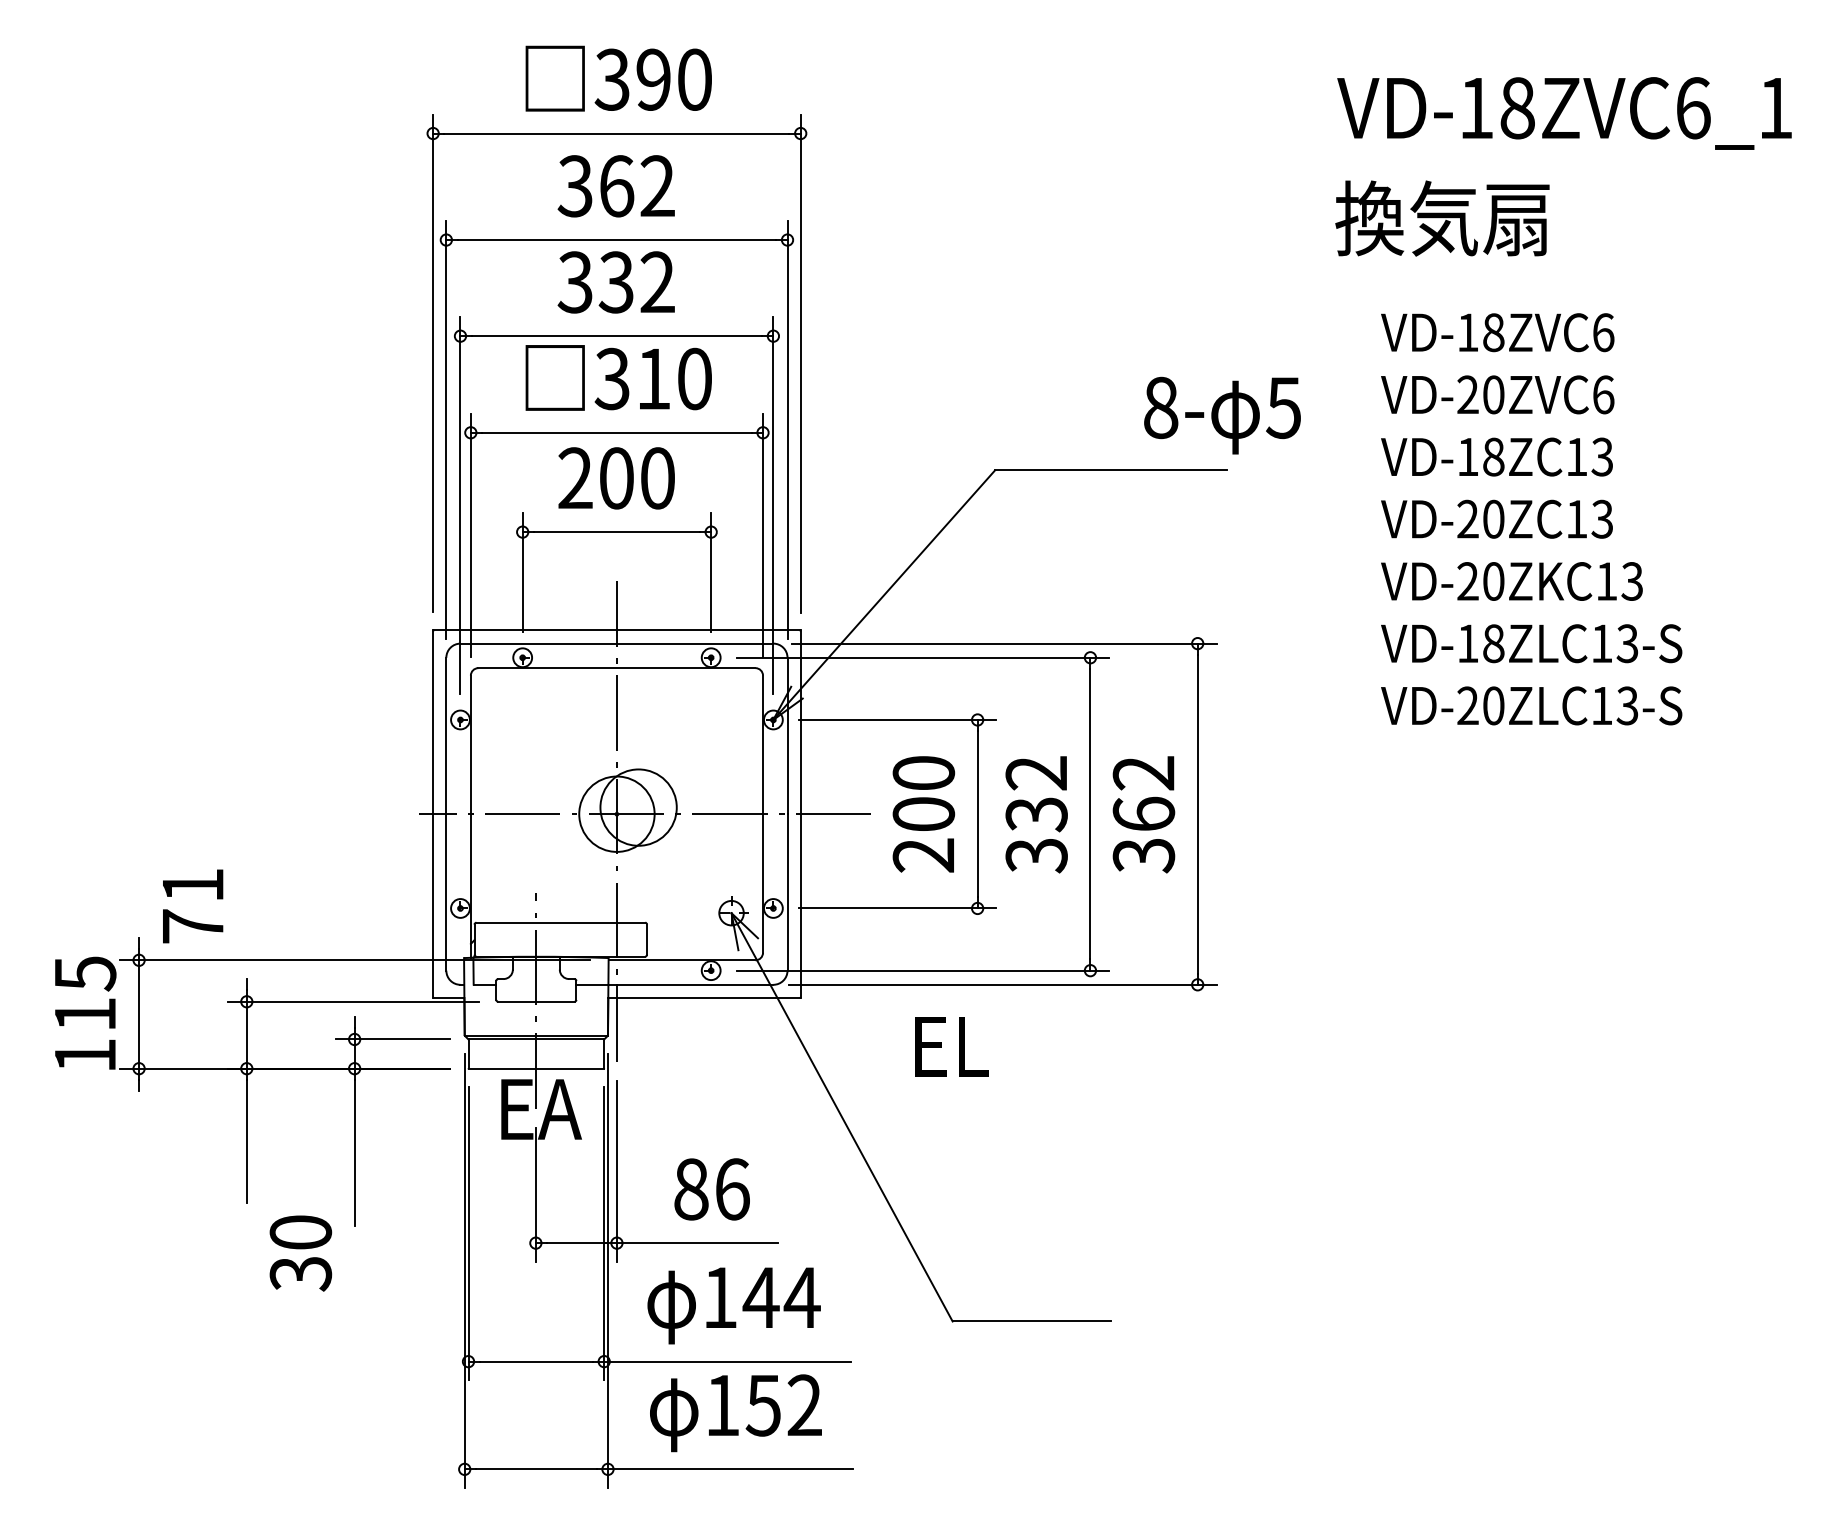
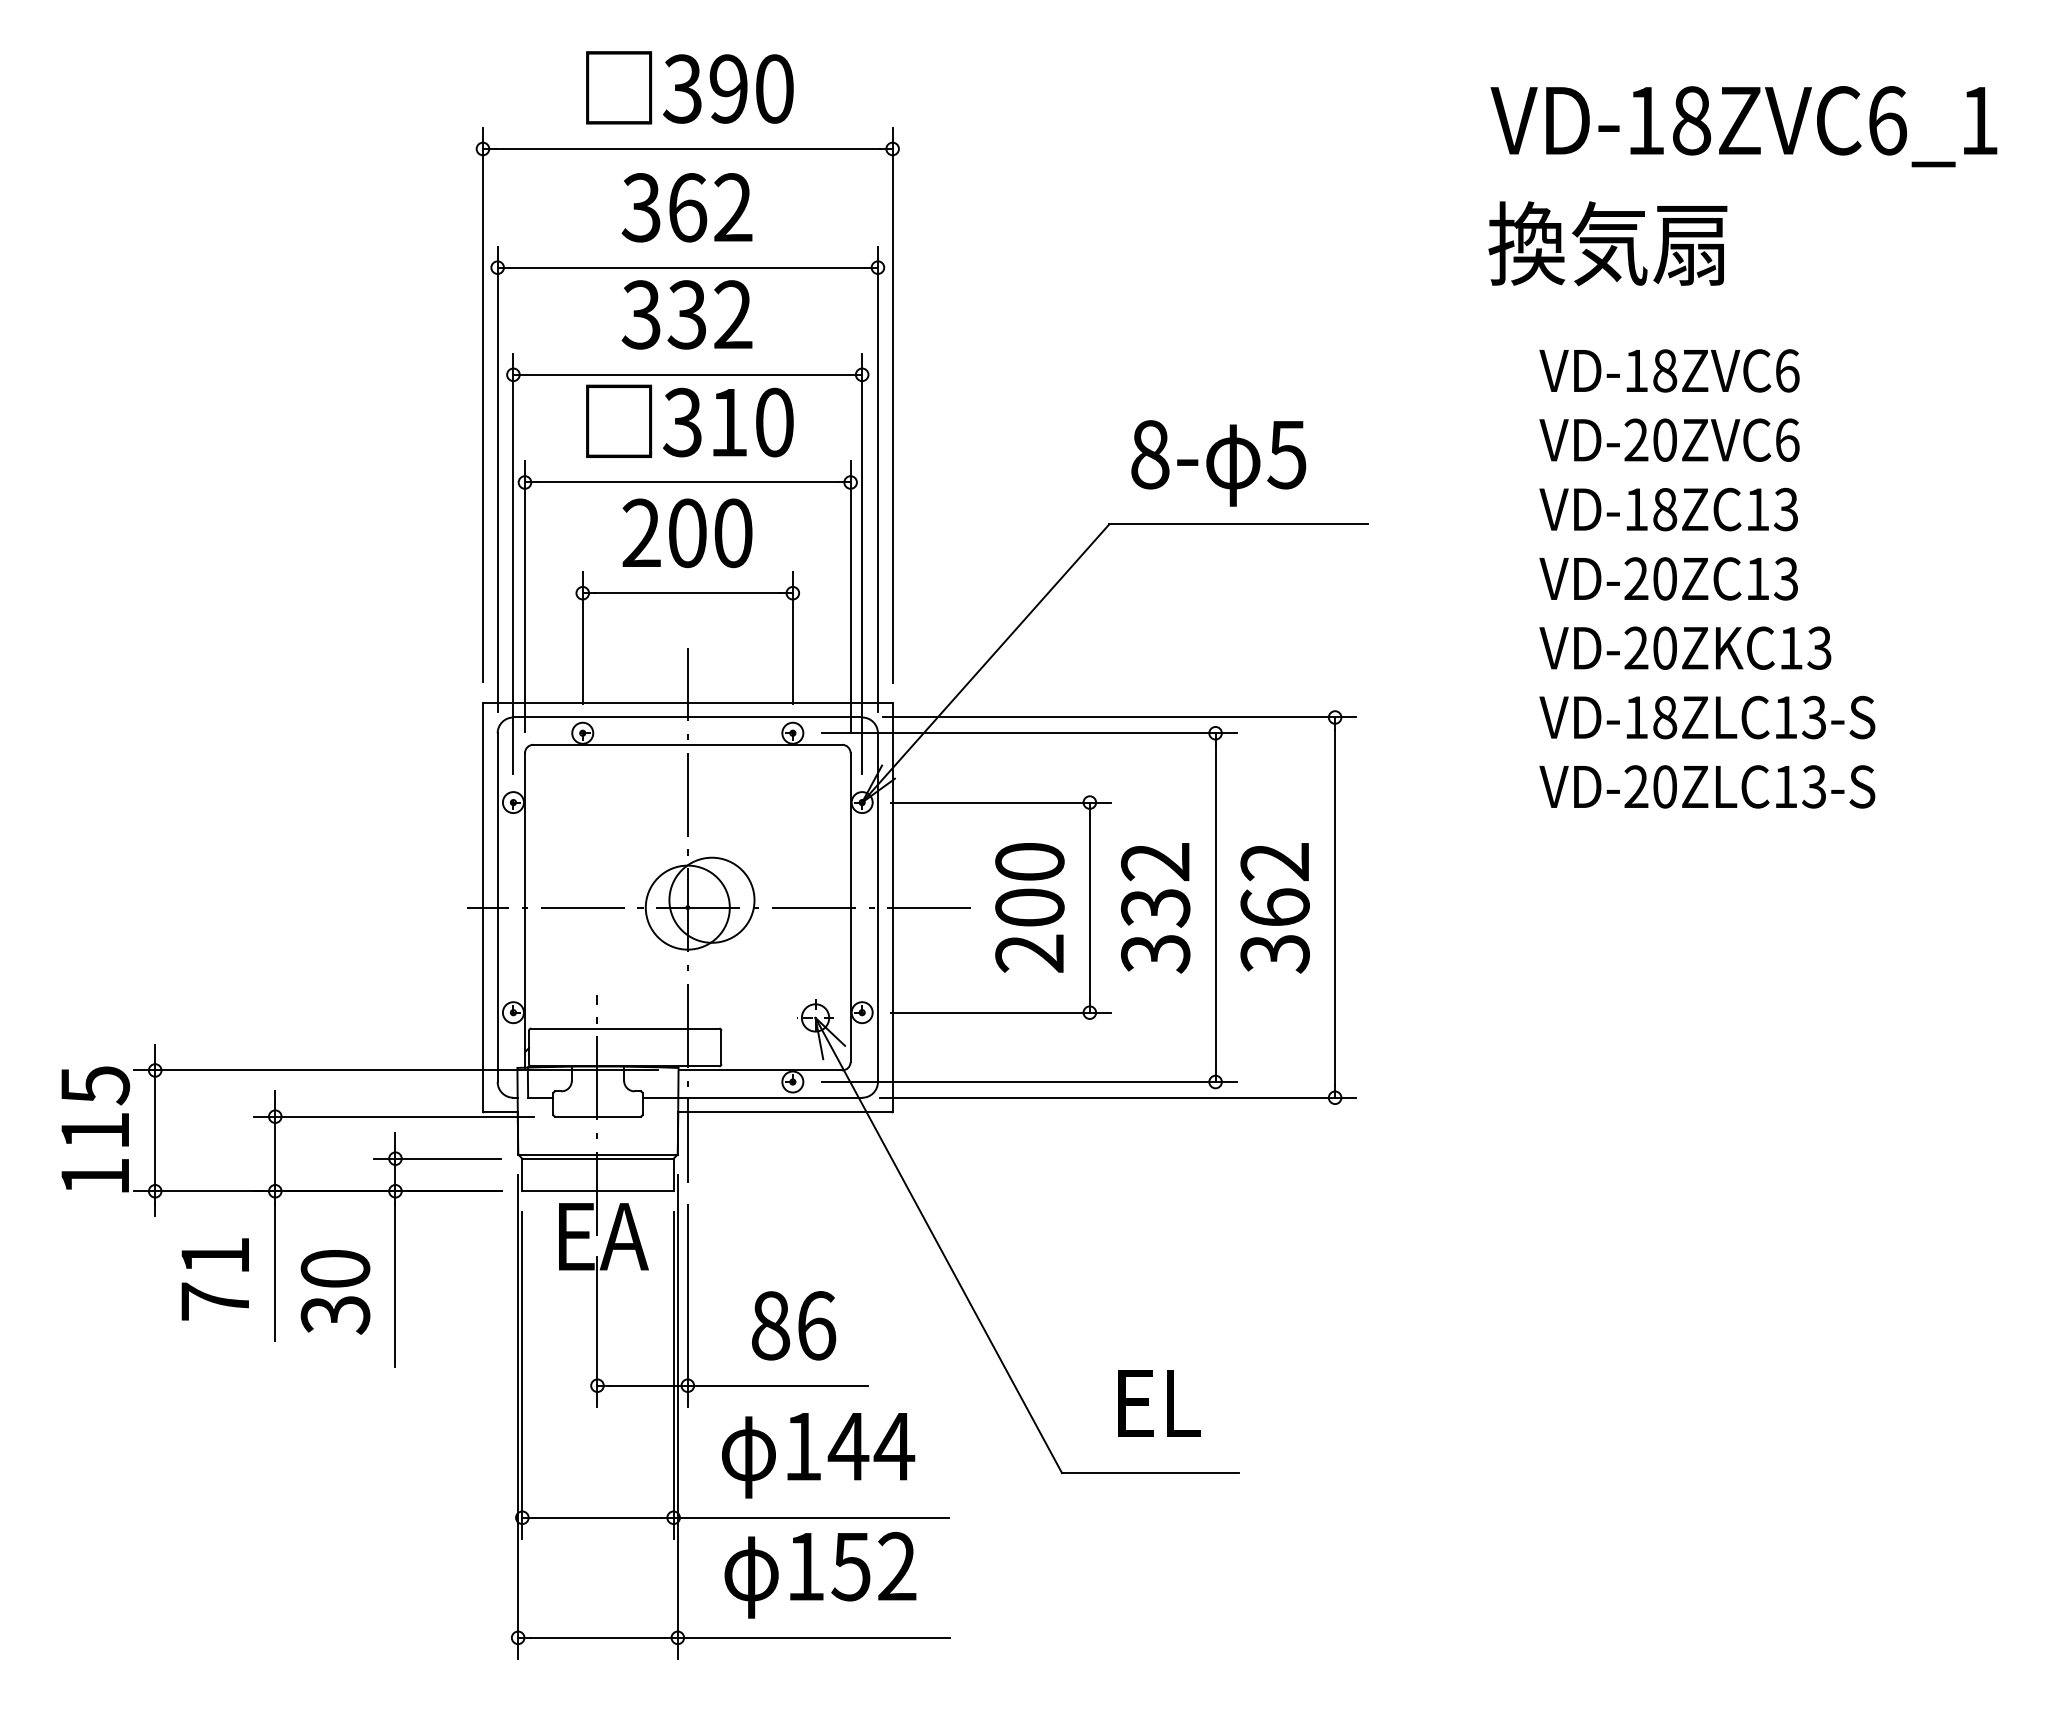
text: (1222, 415) -> (1218, 463), moved
text: (192, 906) -> (214, 1279), moved
text: (952, 1046) -> (1159, 1403), moved
text: (300, 1253) -> (335, 1292), moved

